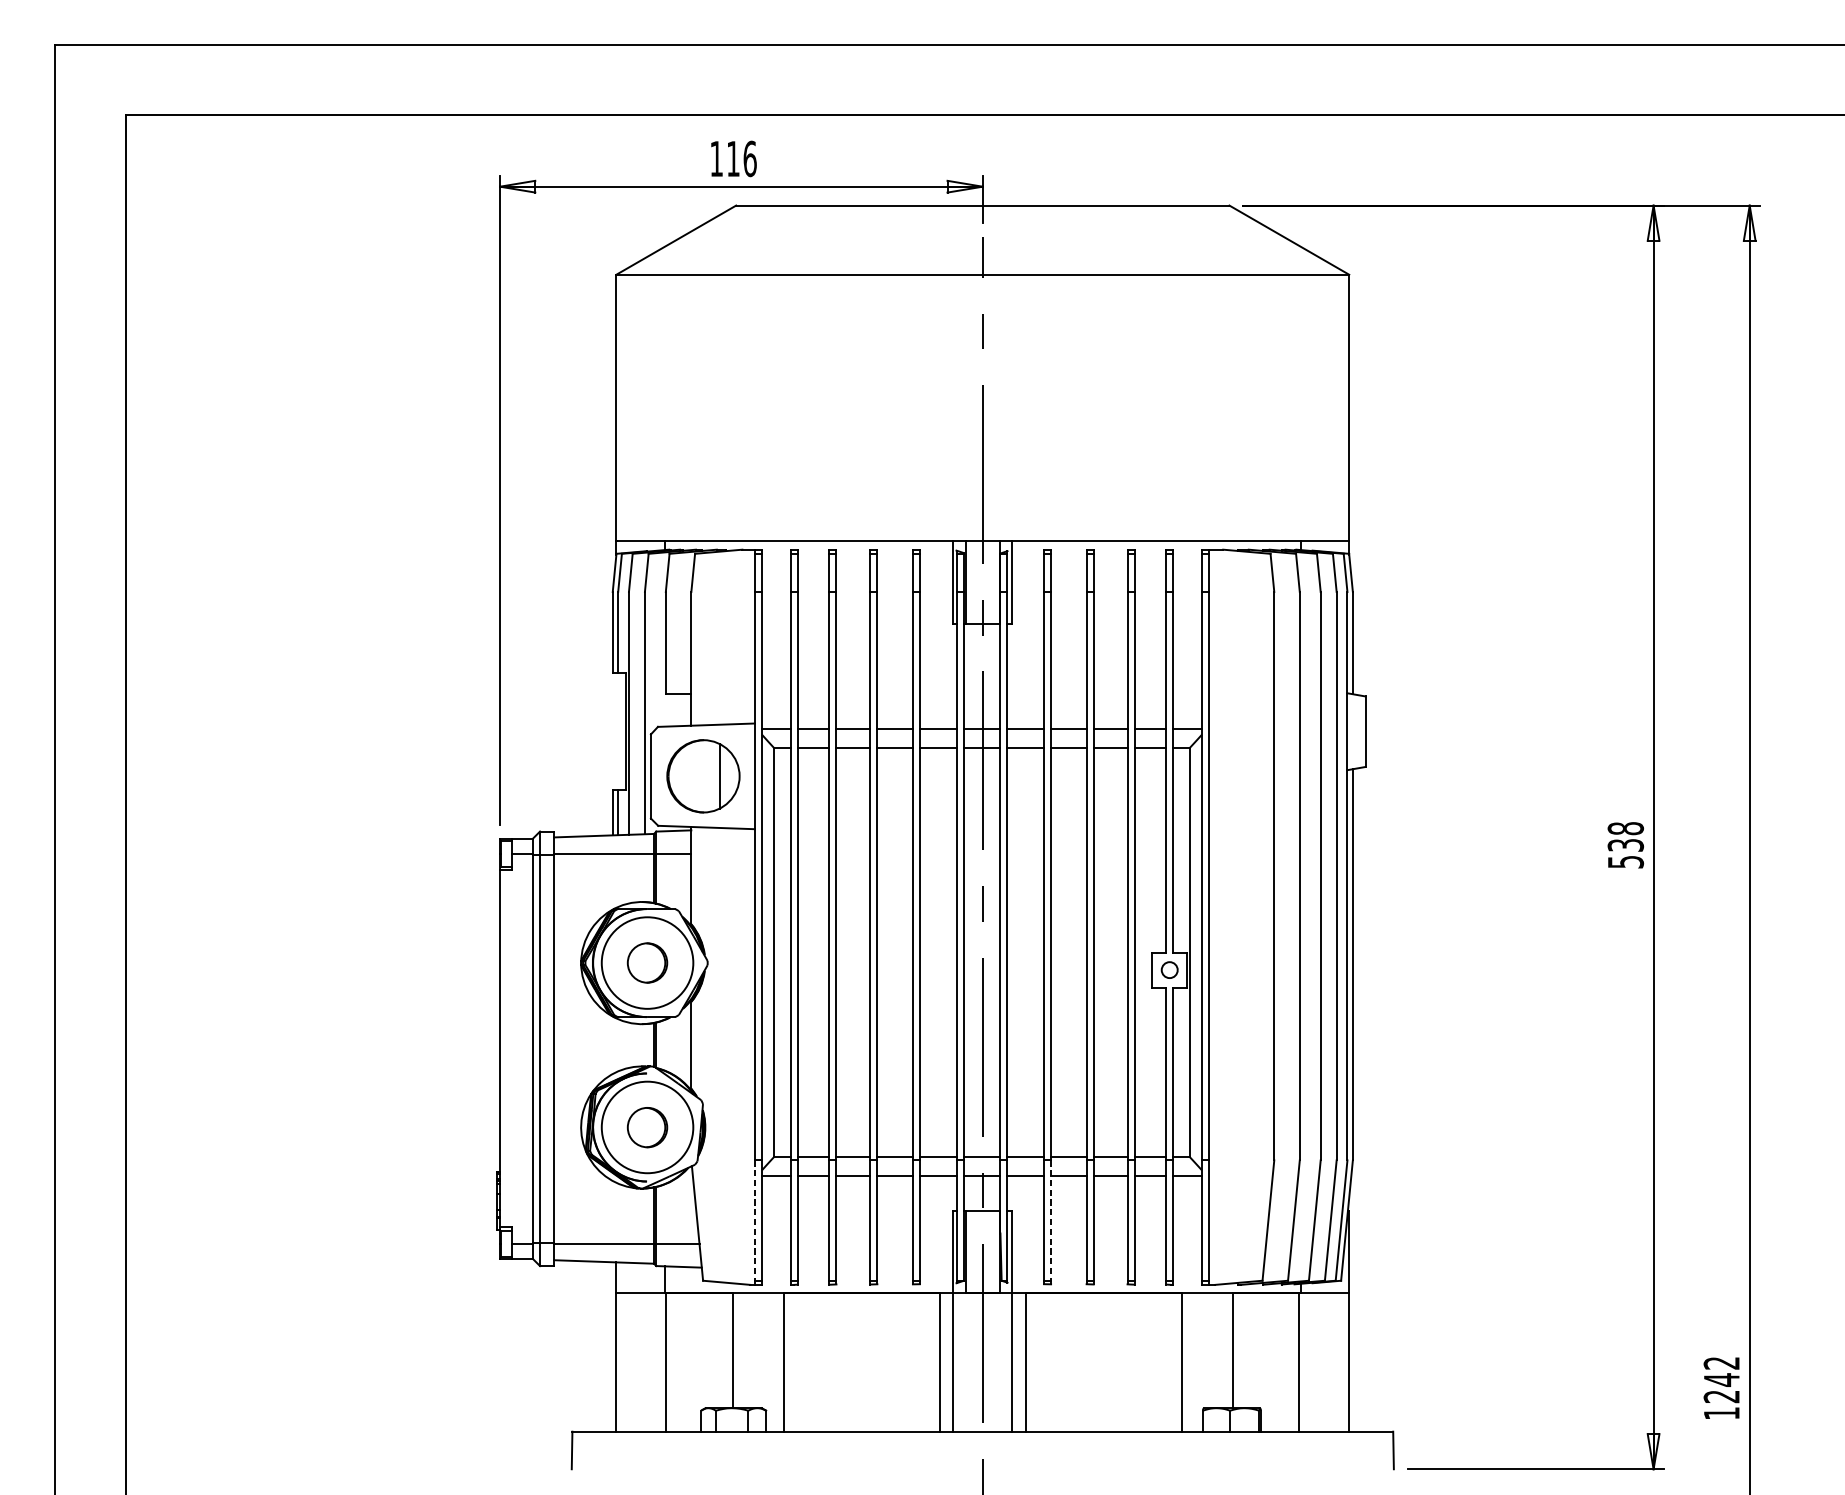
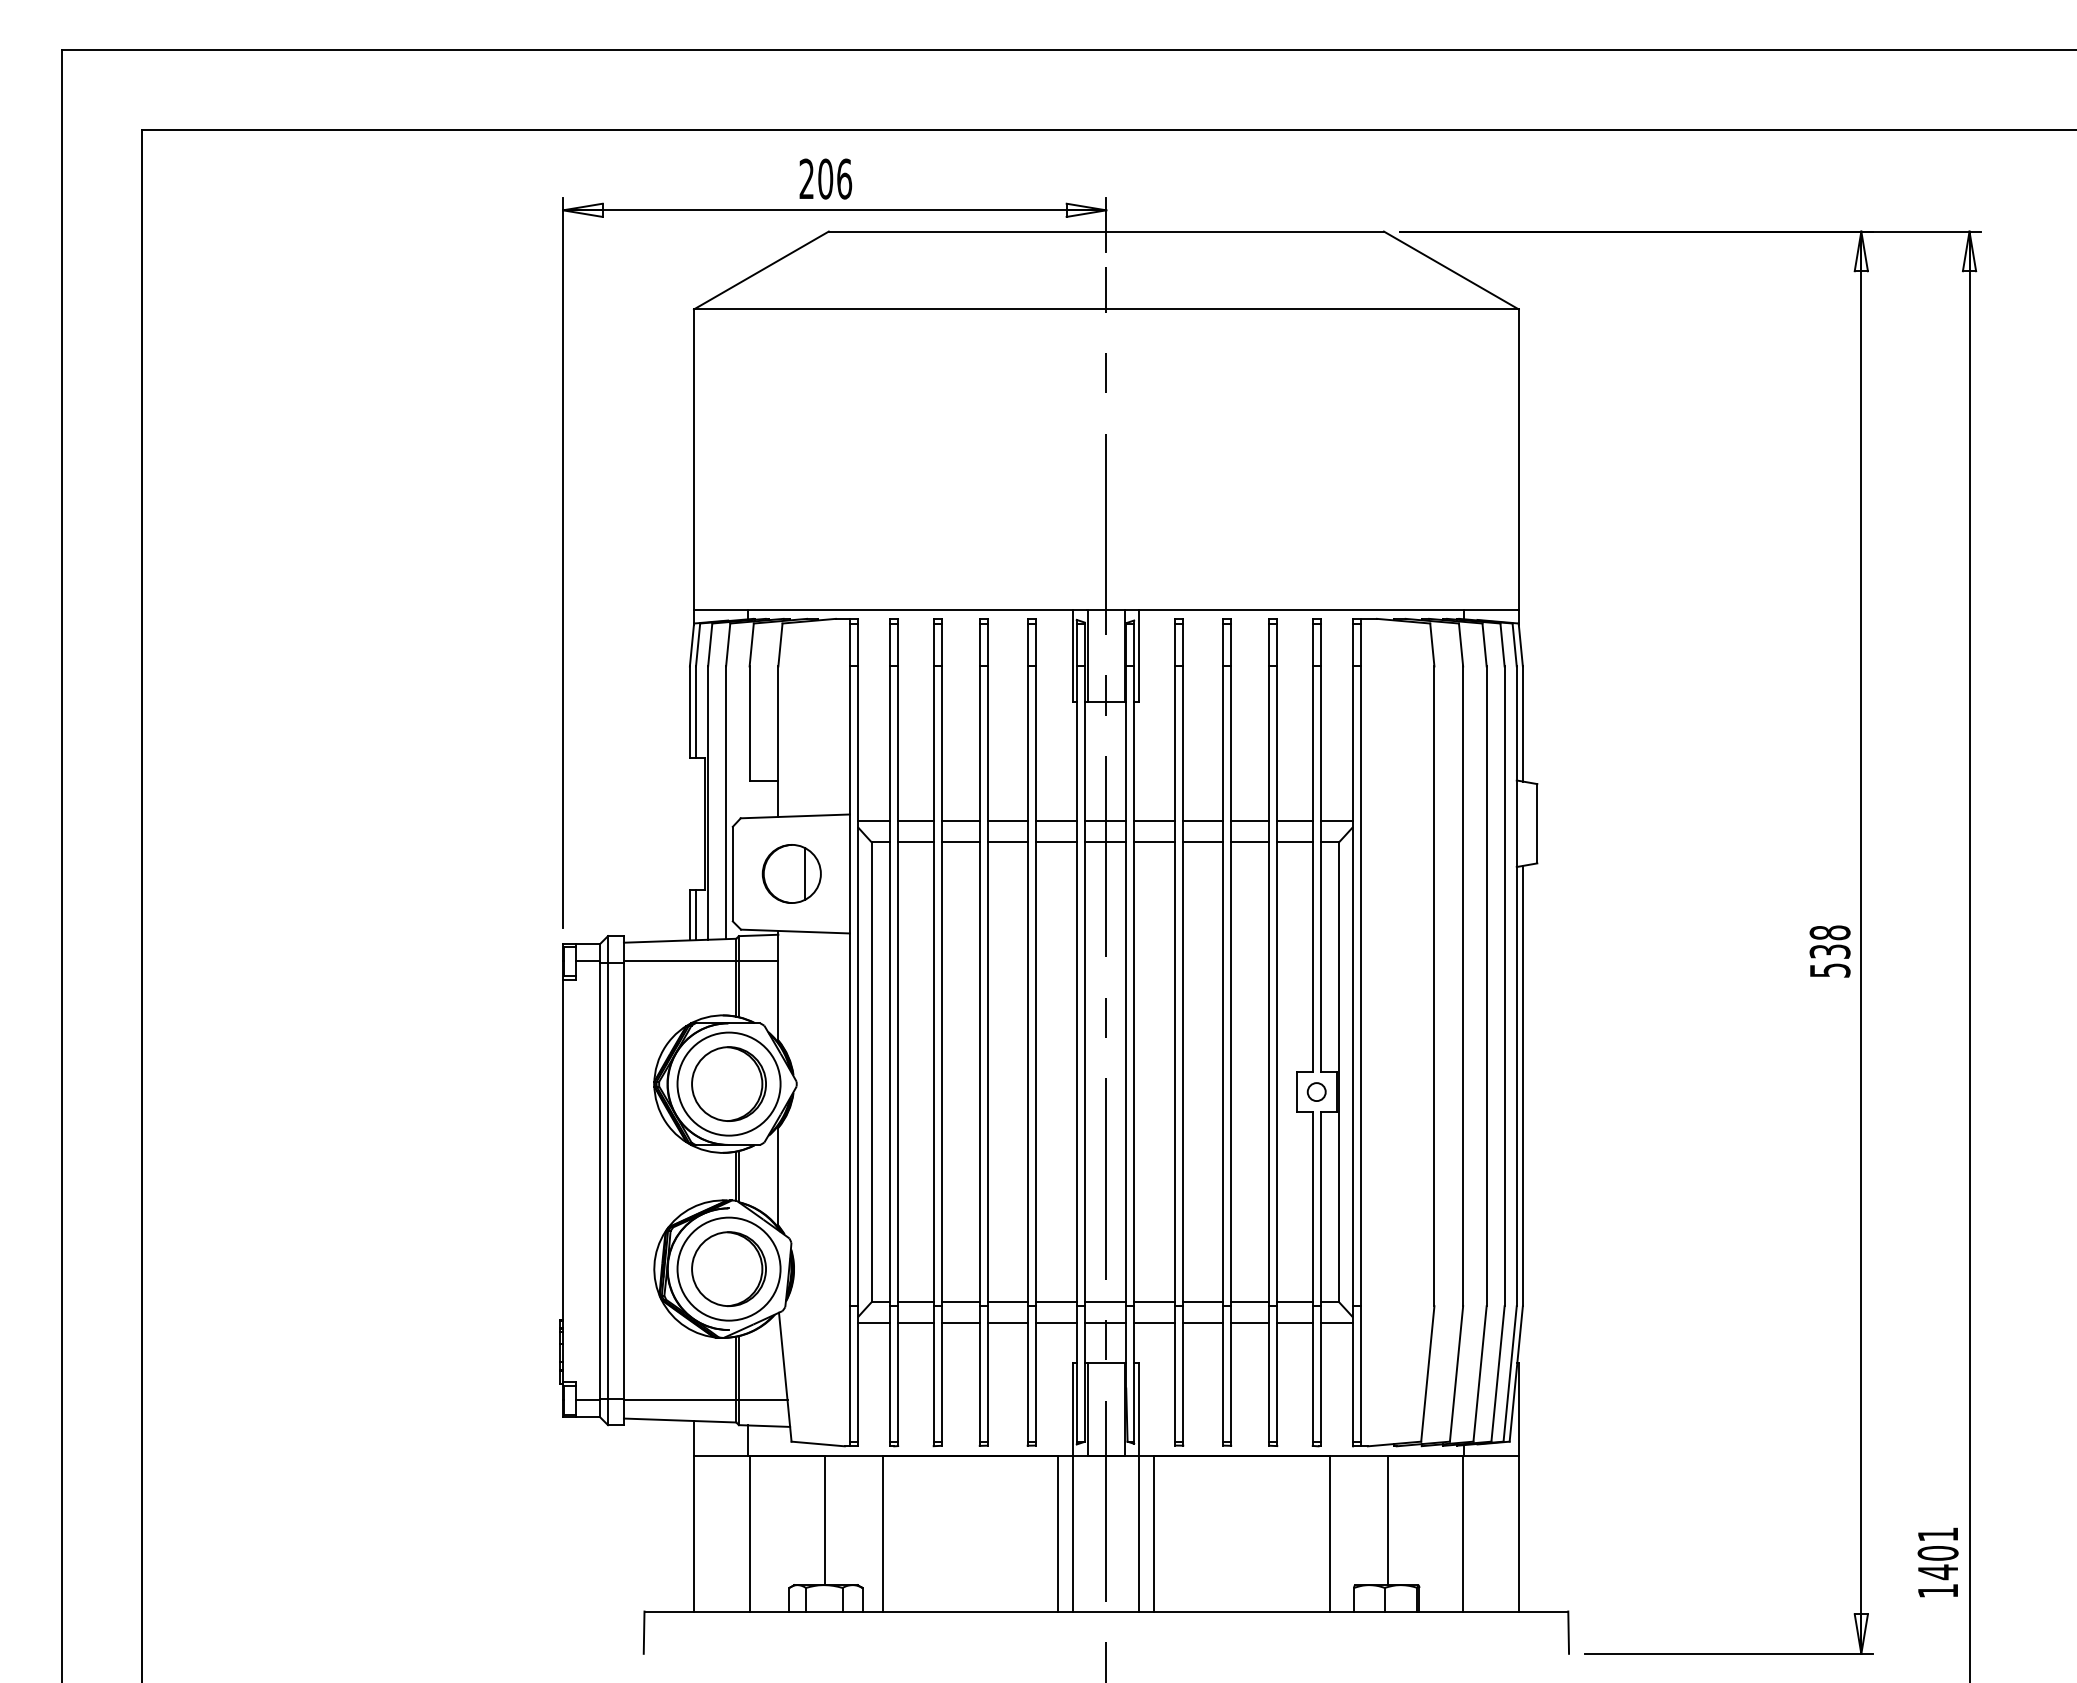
text: (725, 158) -> (816, 178), 116 -> 206
part: (703, 775) -> (791, 873), size x0.71
part: (647, 962) -> (728, 1083), size x1.67
part: (647, 1127) -> (728, 1269), size x1.67
line: (754, 1220) -> (849, 1373), dashed -> solid
line: (1051, 1220) -> (1183, 1373), dashed -> solid
text: (1721, 1380) -> (1937, 1553), 1242 -> 1401

